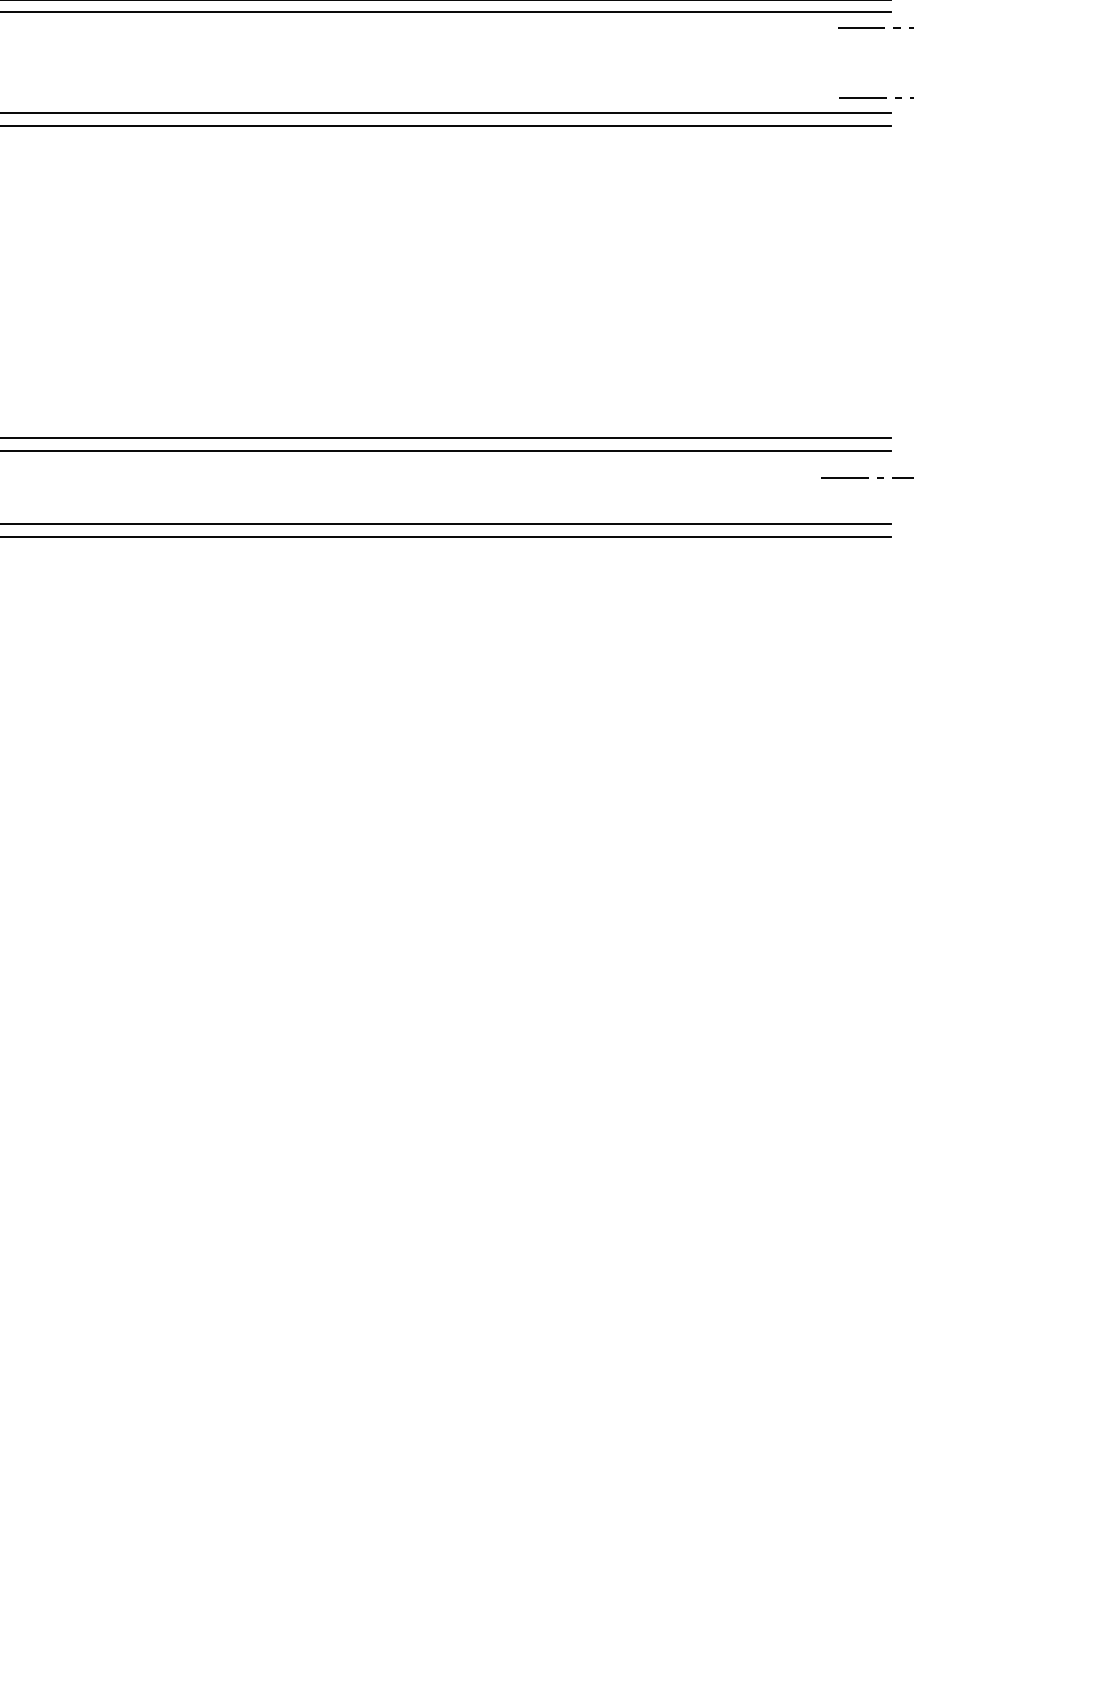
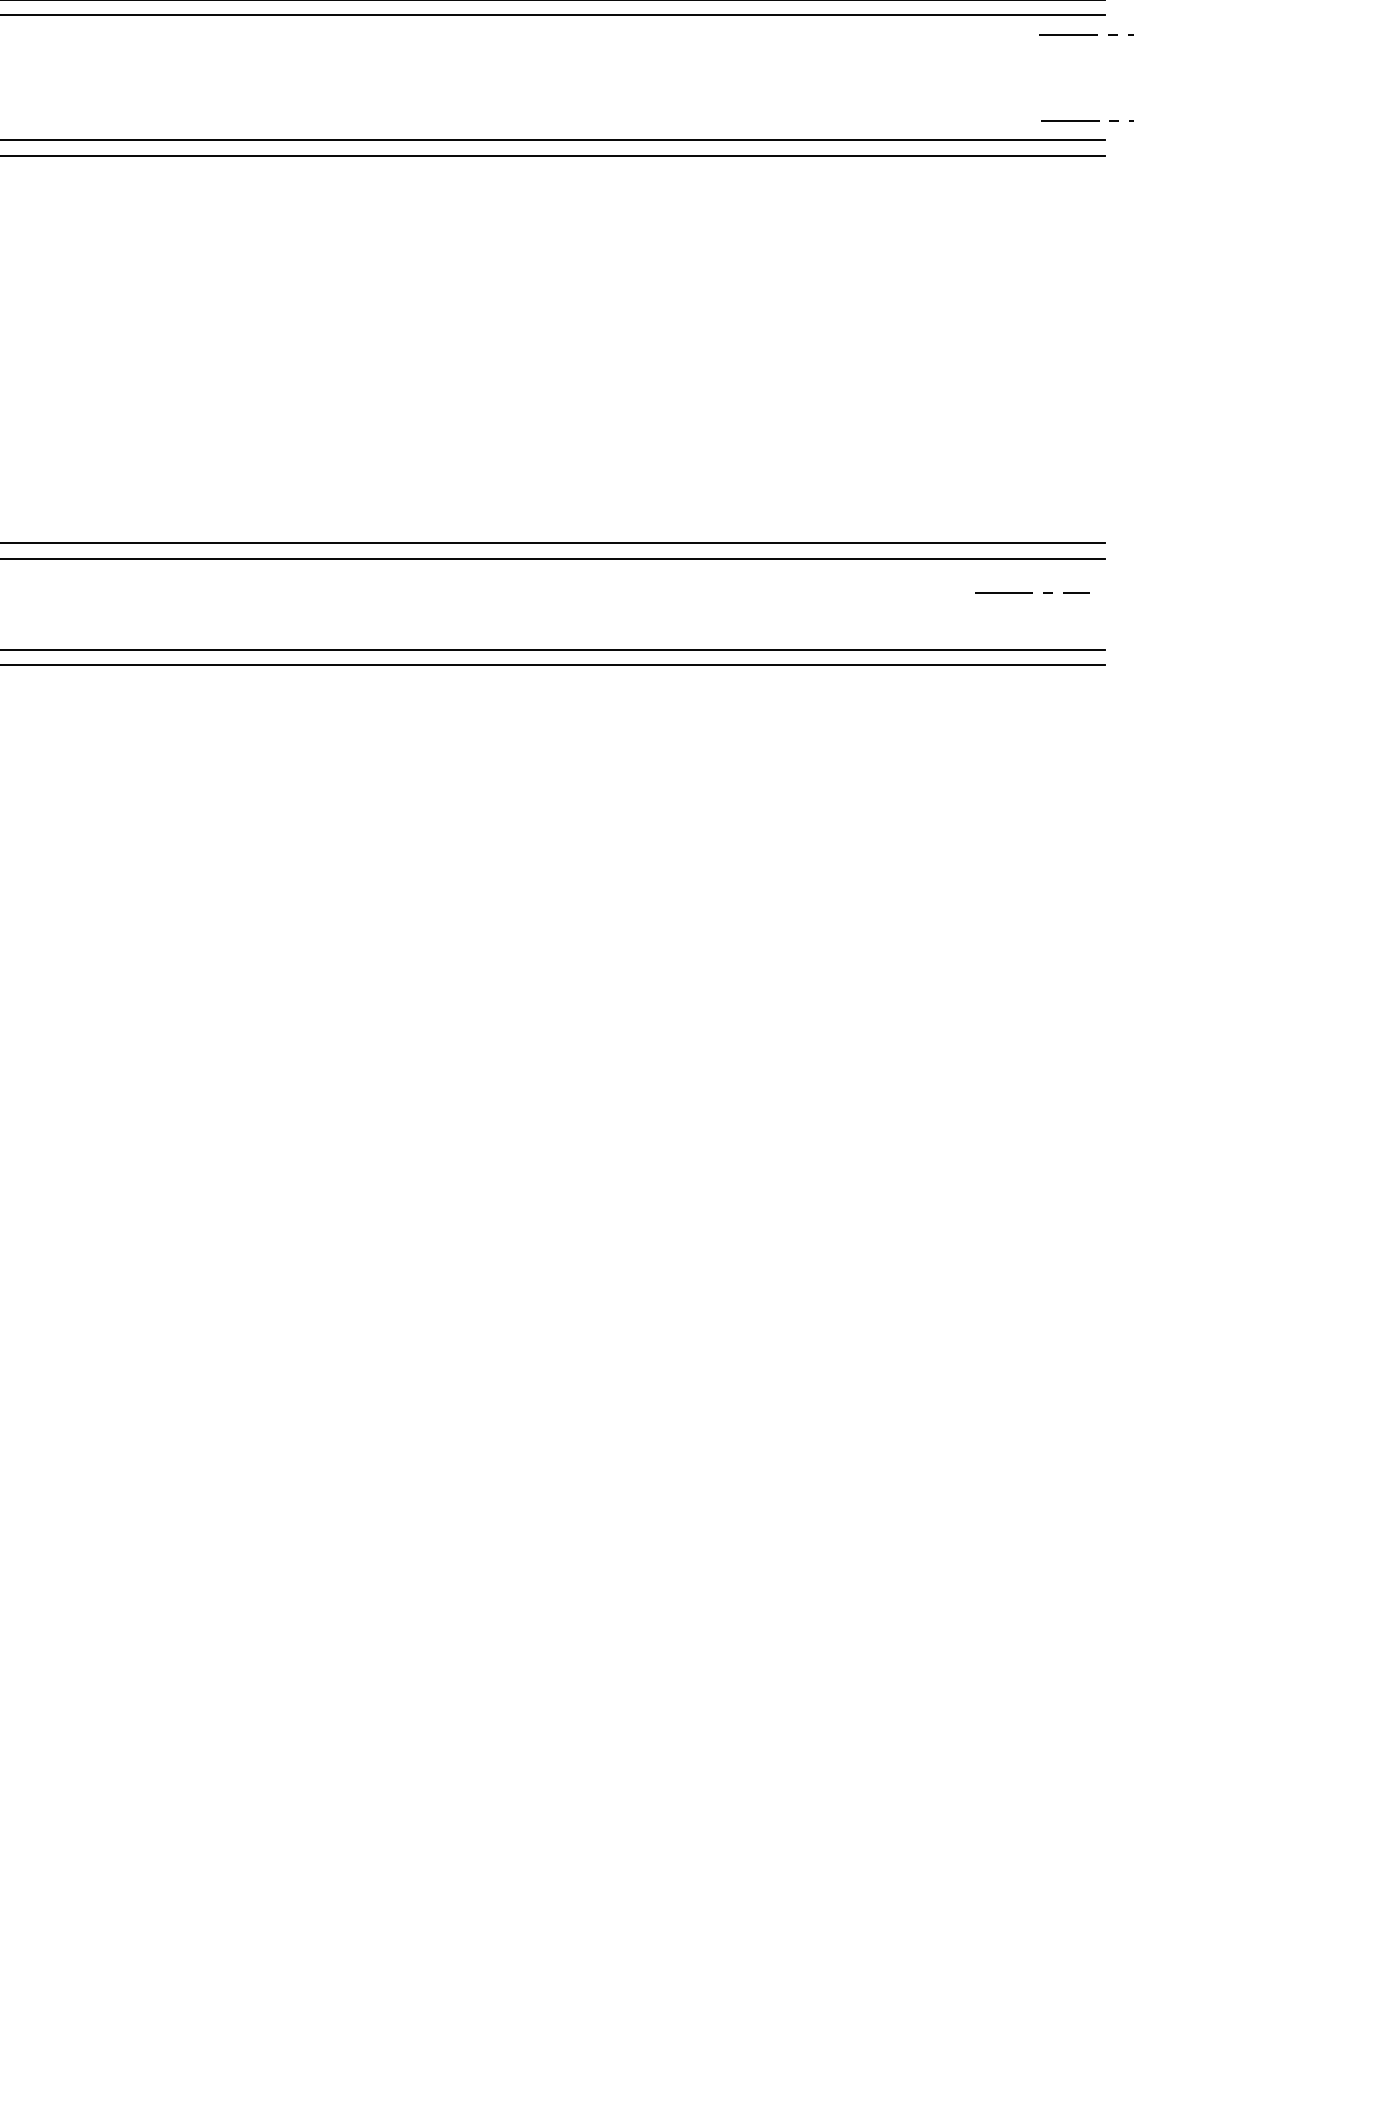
line: (867, 477) -> (1032, 592), moved

